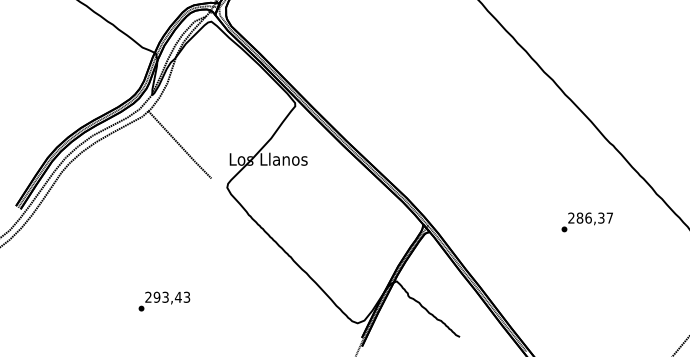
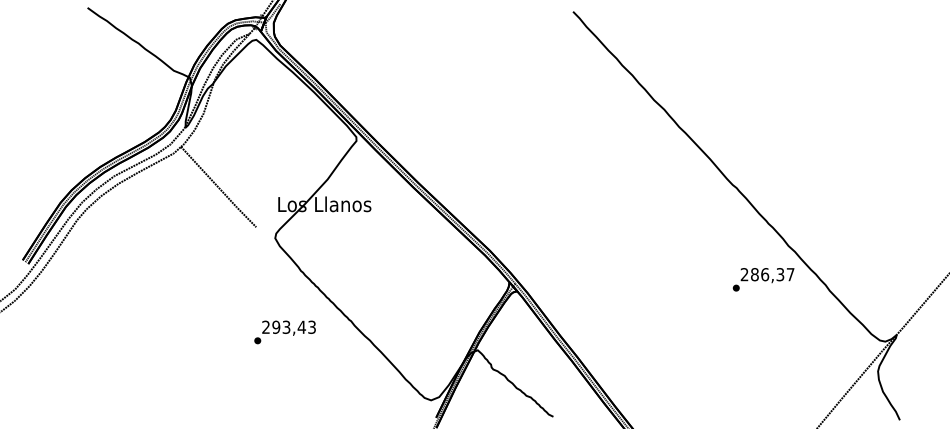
text: (587, 222) -> (763, 279), moved
text: (163, 301) -> (284, 332), moved

